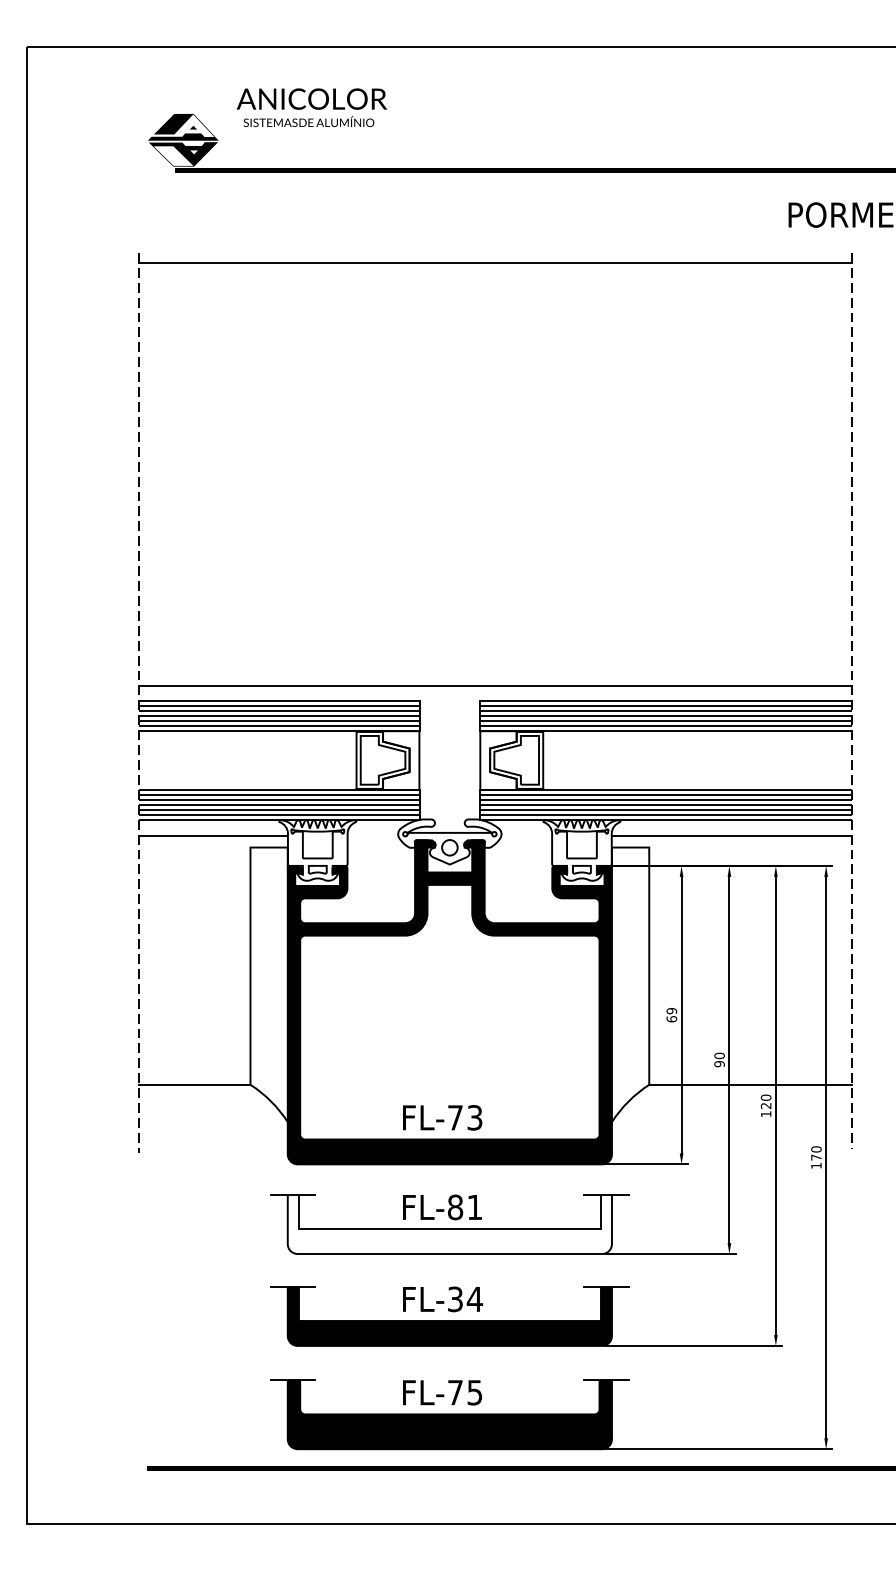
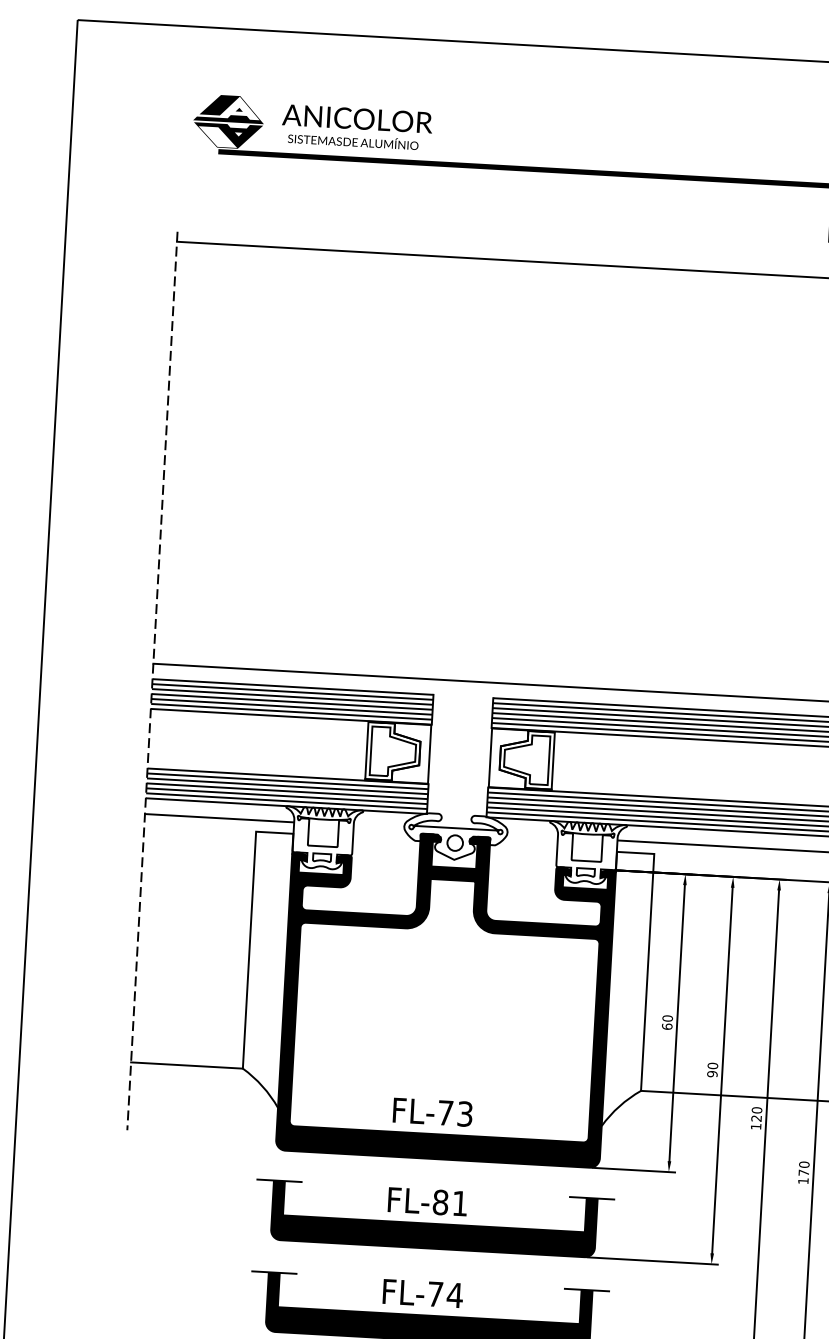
text: (311, 107) -> (356, 127), moved
text: (671, 1011) -> (667, 1018), 69 -> 60
fill: (449, 1223) -> (433, 1218), added
text: (455, 1299) -> (435, 1294), FL-34 -> FL-74

